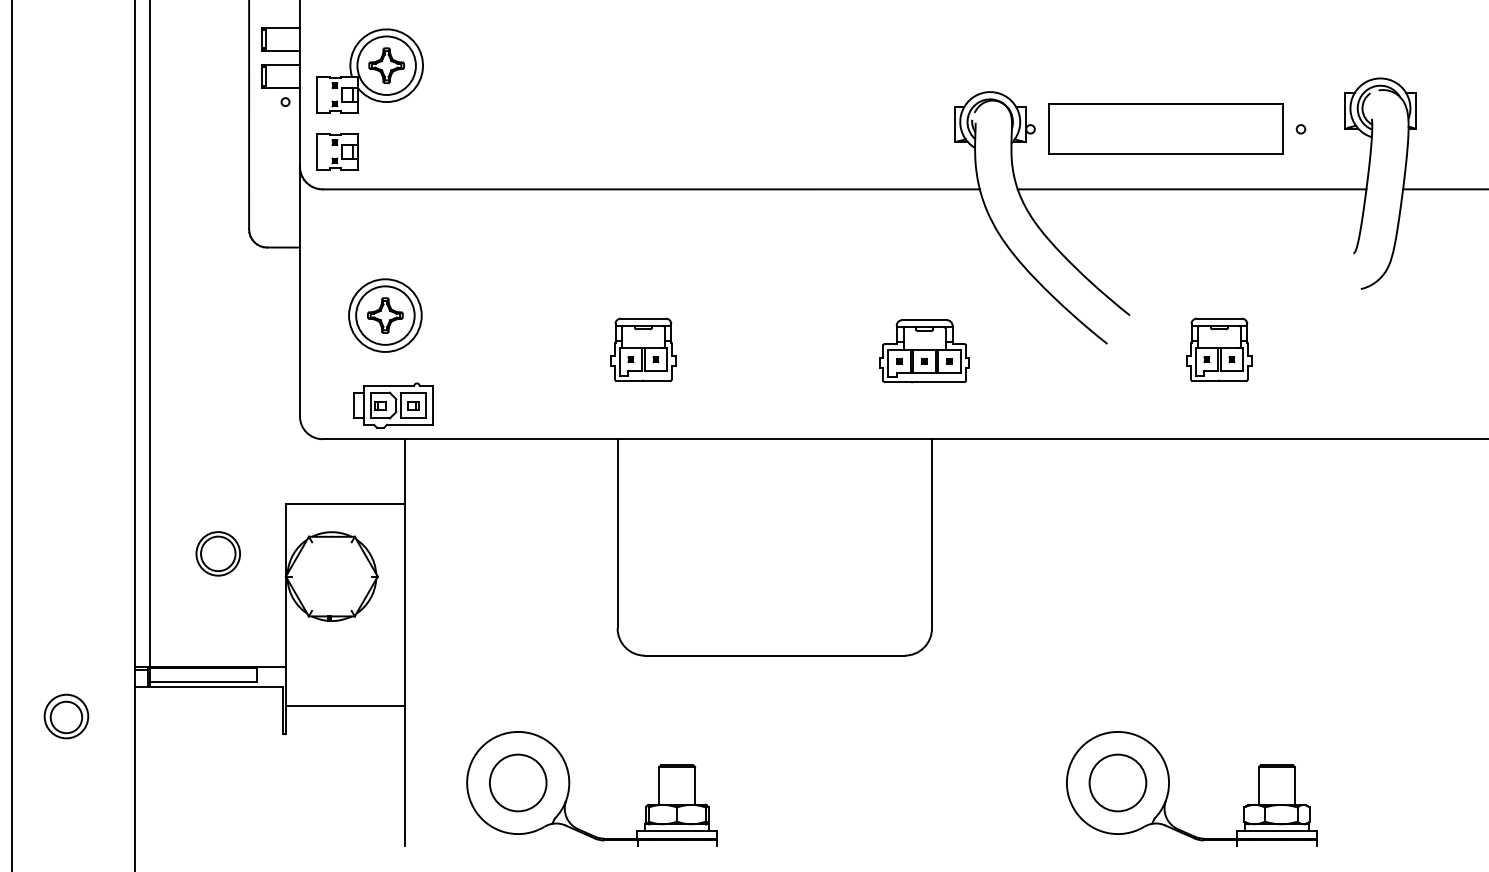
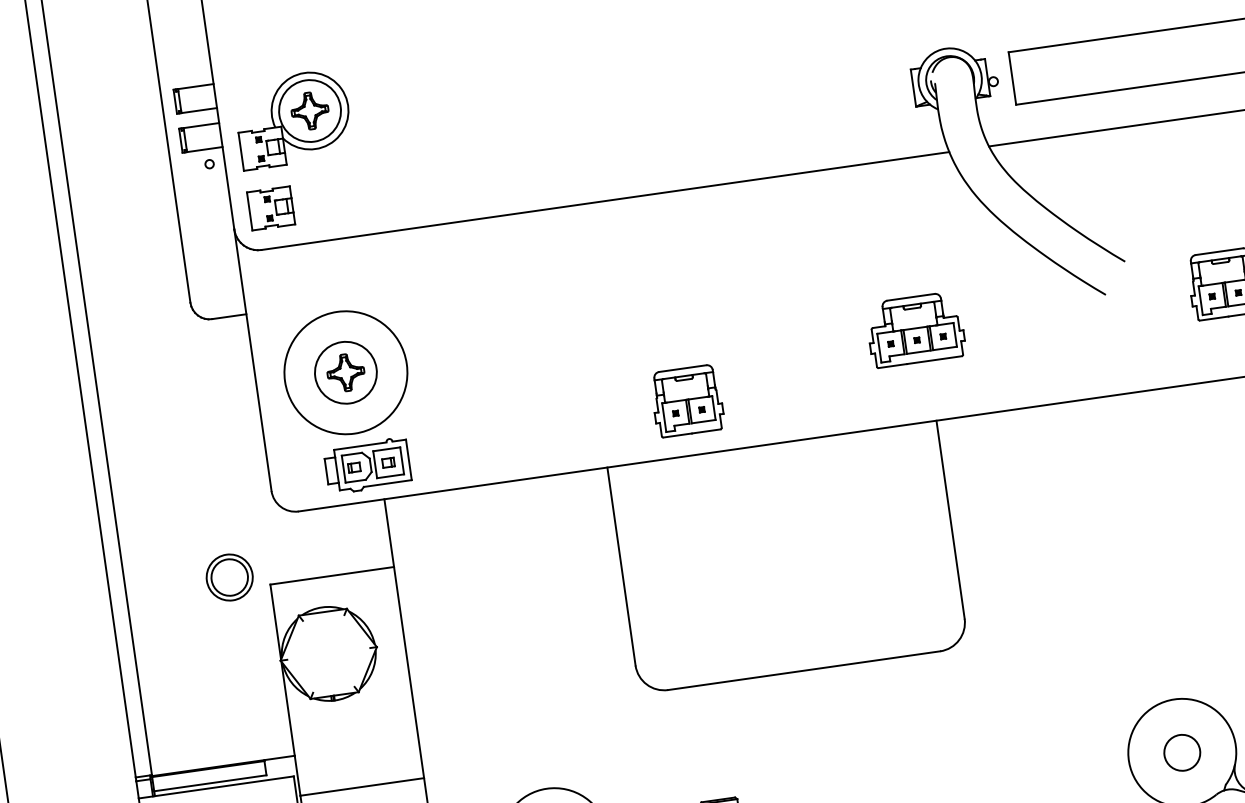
circle: (385, 315) -> (346, 372), size x1.6
part: (643, 349) -> (687, 400), moved
part: (217, 553) -> (228, 577), moved
circle: (1117, 782) -> (1181, 752), size x0.6

